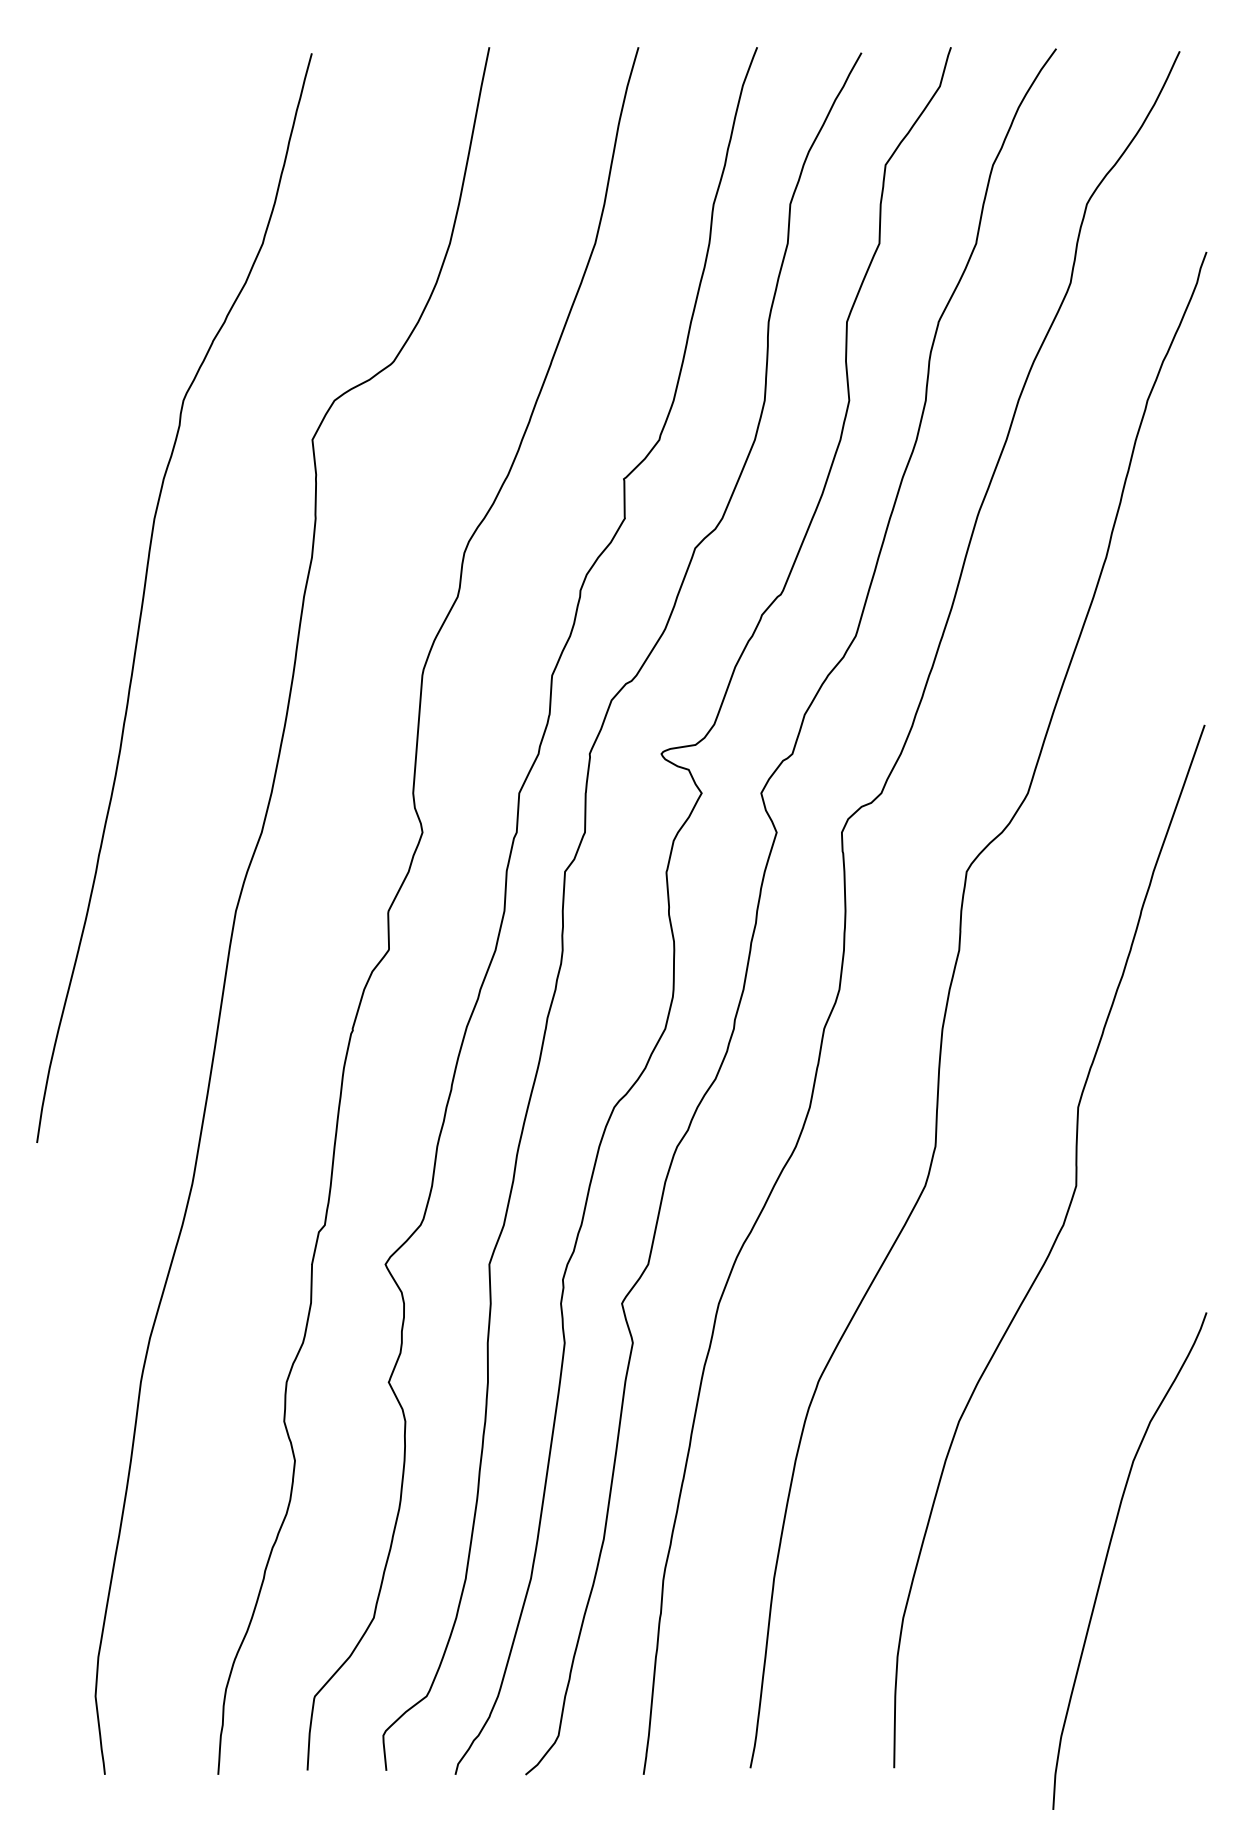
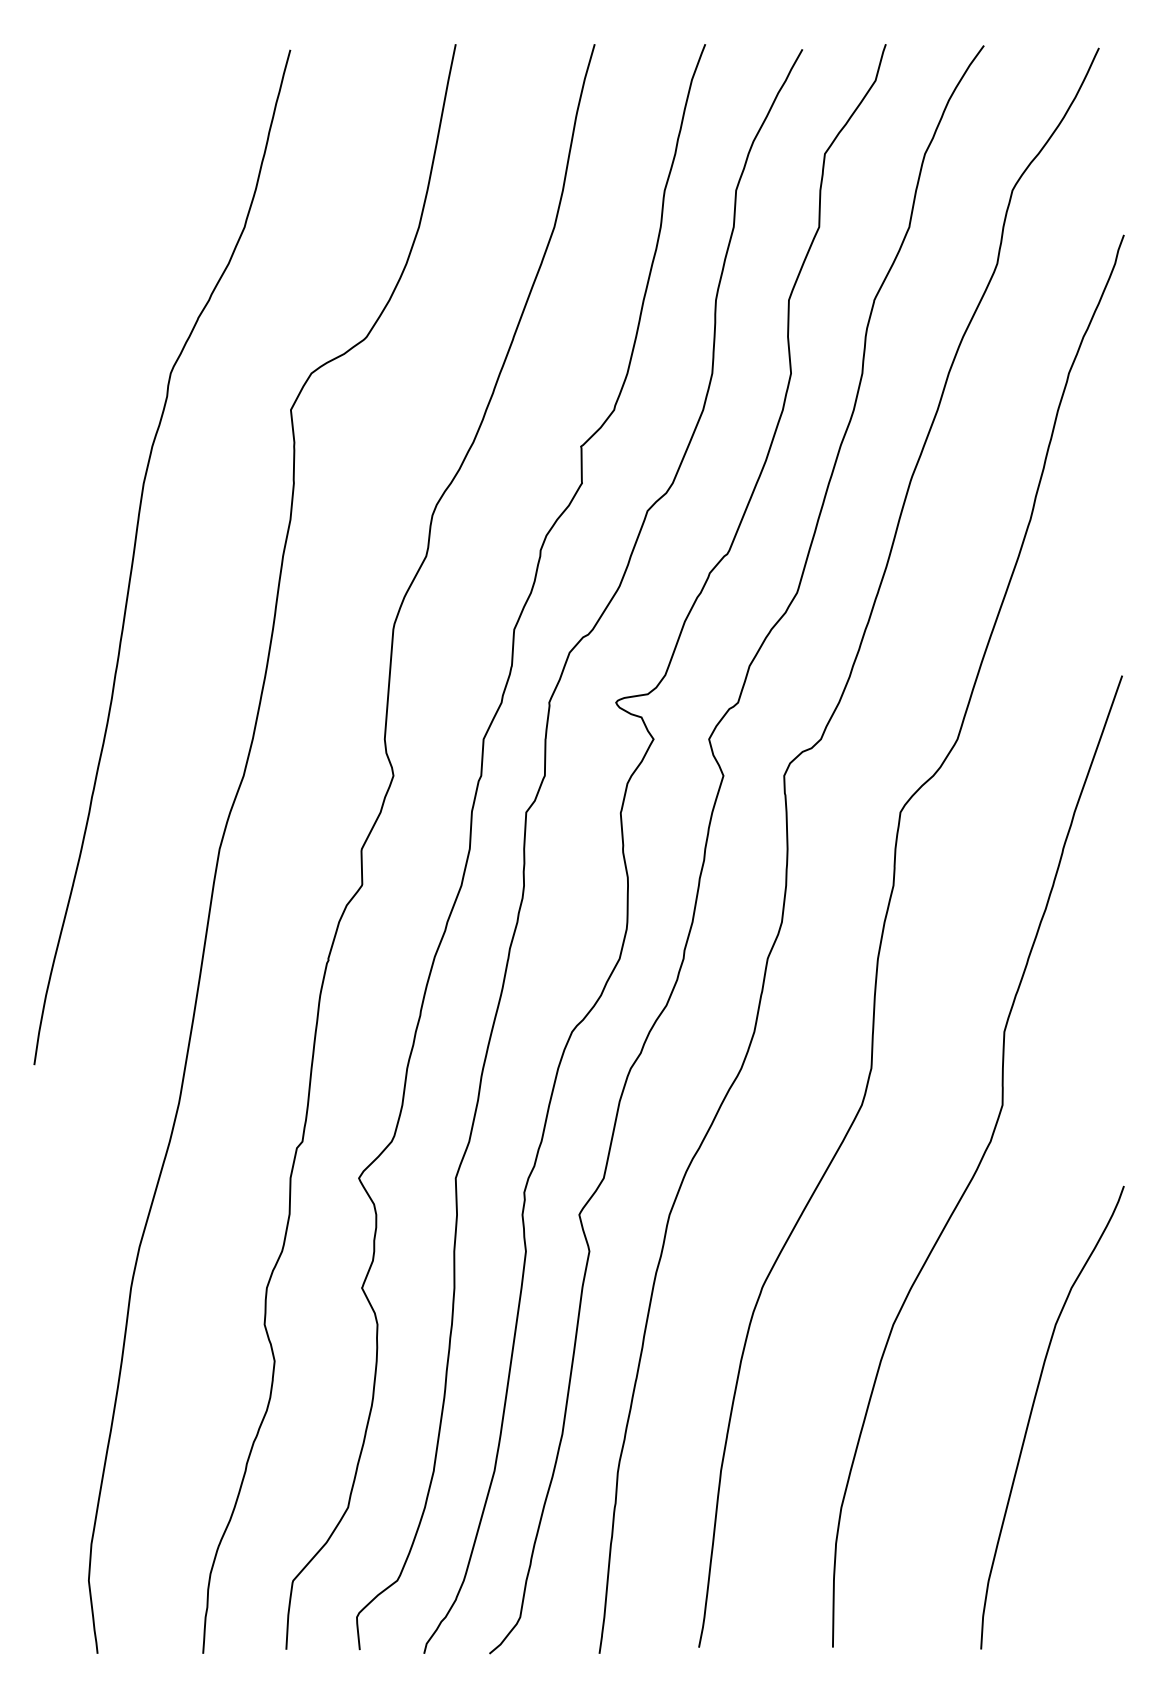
curve: (1108, 1555) -> (1032, 1412), moved

